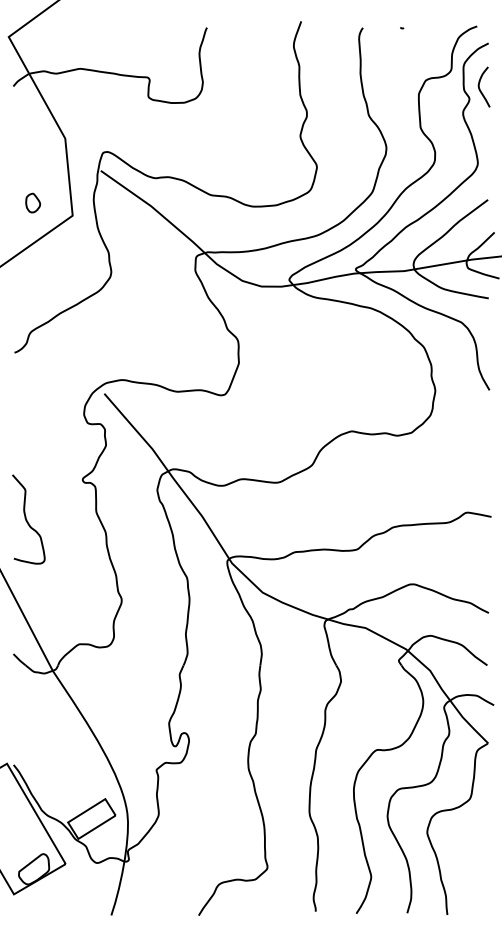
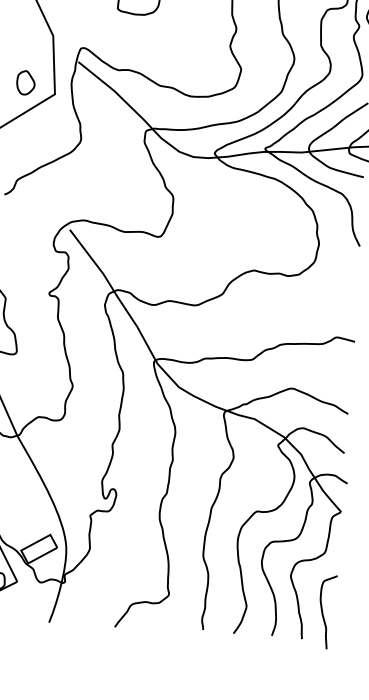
part: (32, 202) -> (25, 82), size x1.67
curve: (473, 879) -> (323, 613), added

